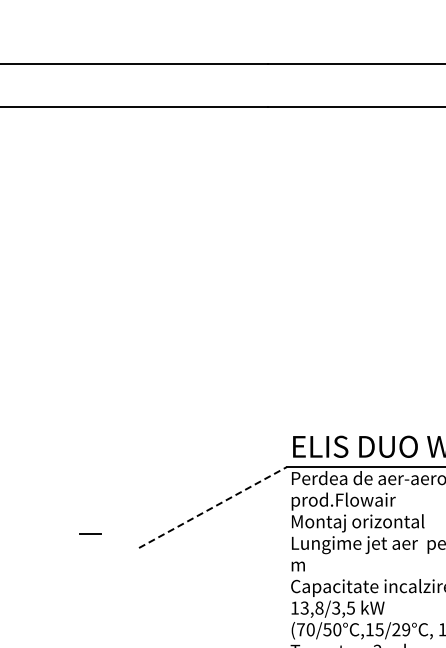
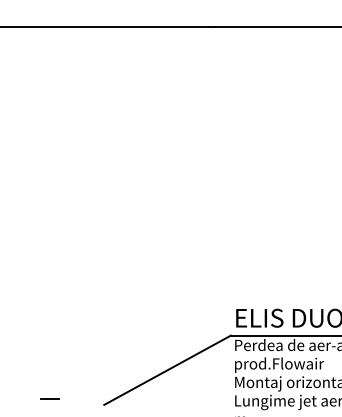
line: (213, 507) -> (168, 370), dashed -> solid
line: (90, 533) -> (49, 398), moved

